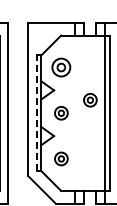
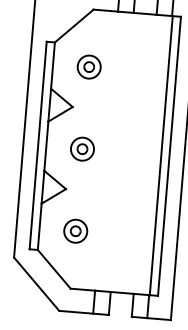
part: (61, 67) -> (89, 67), size x0.71
part: (90, 100) -> (136, 130), removed
line: (36, 113) -> (37, 145), dashed -> solid

